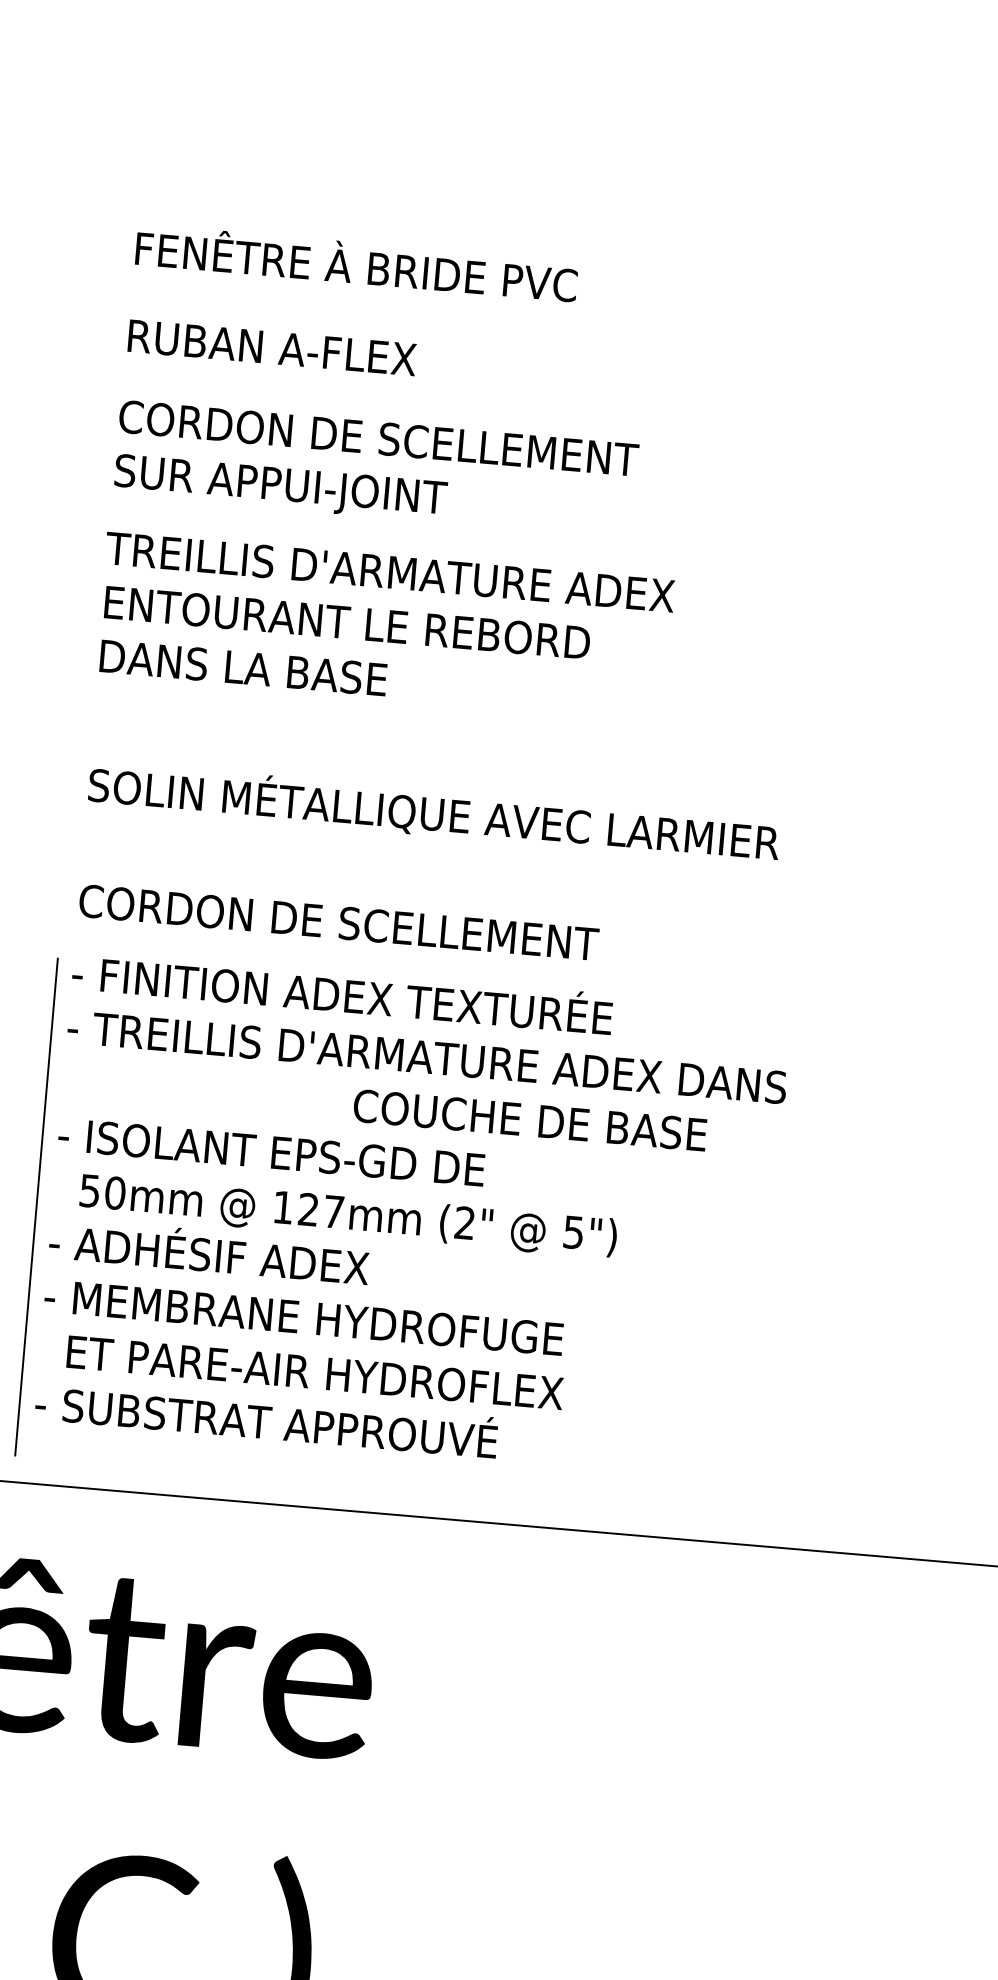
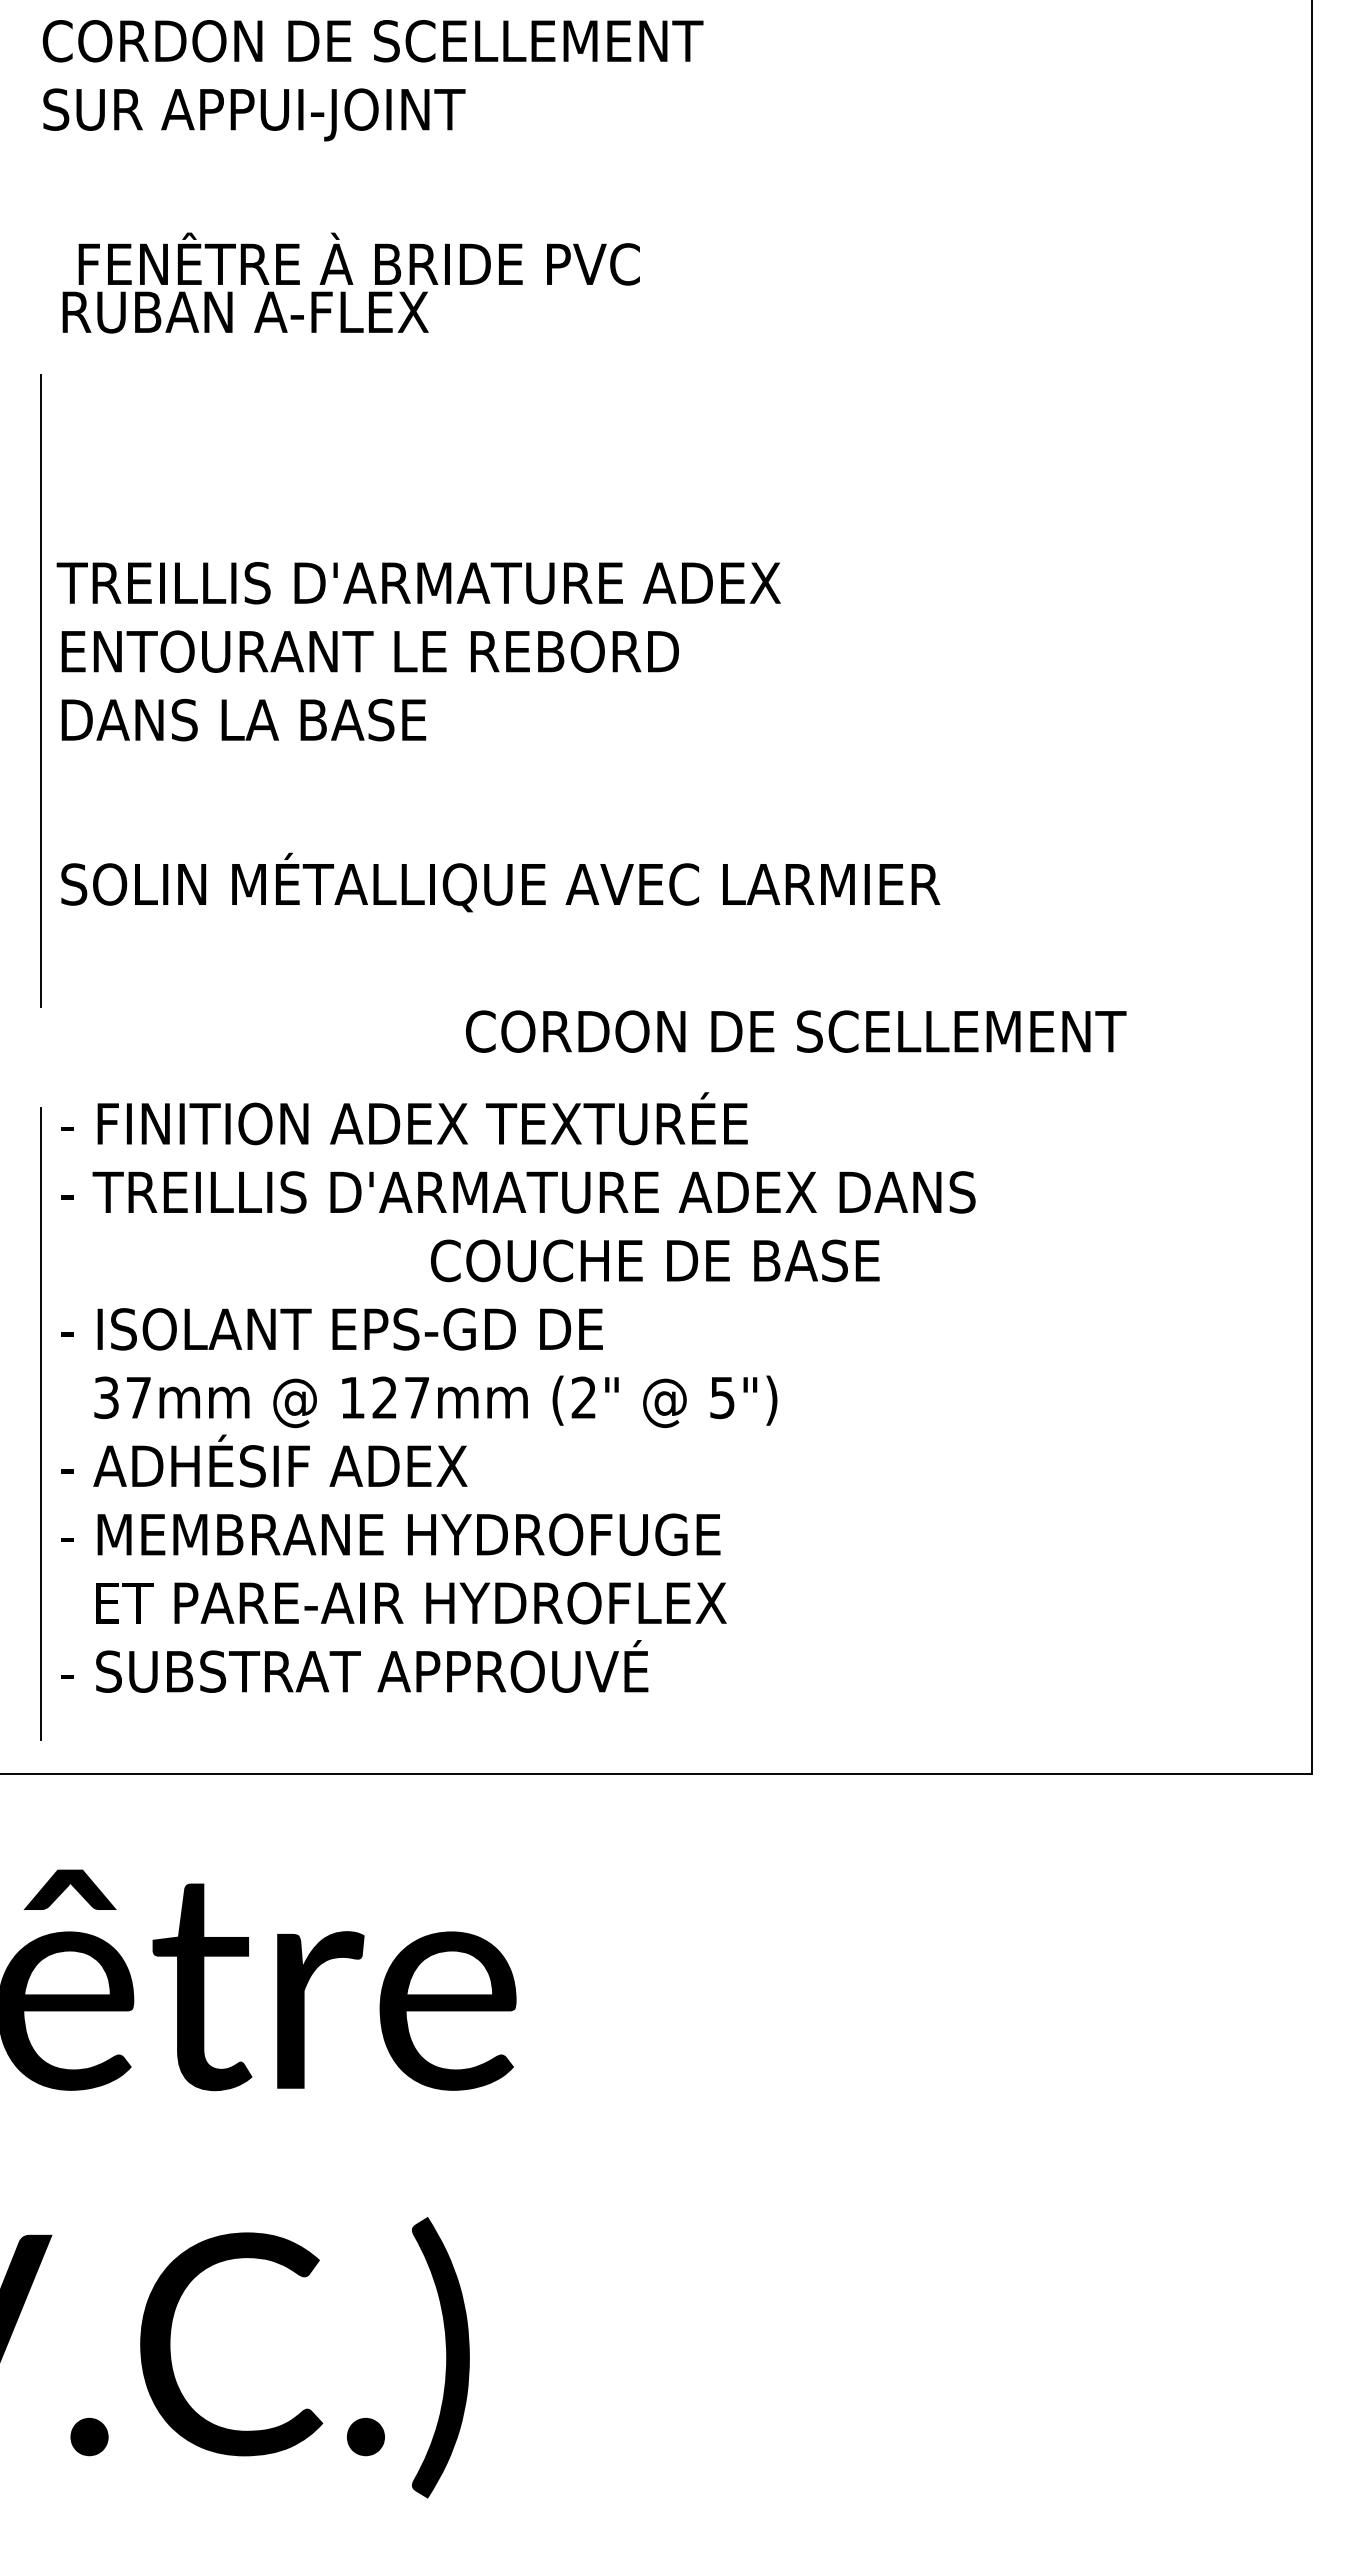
text: (356, 262) -> (358, 258), moved
text: (375, 469) -> (372, 80), moved
line: (85, 631) -> (40, 690), added
text: (339, 922) -> (796, 1031), moved
text: (102, 1191) -> (122, 1397), 50mm -> 37mm

